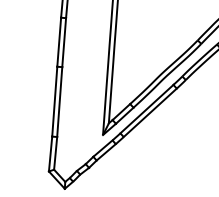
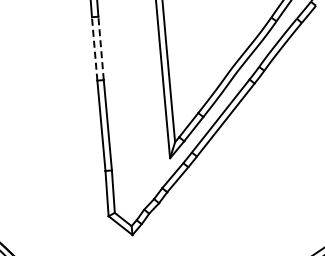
line: (59, 41) -> (94, 48), solid -> dashed
line: (64, 42) -> (101, 48), solid -> dashed

